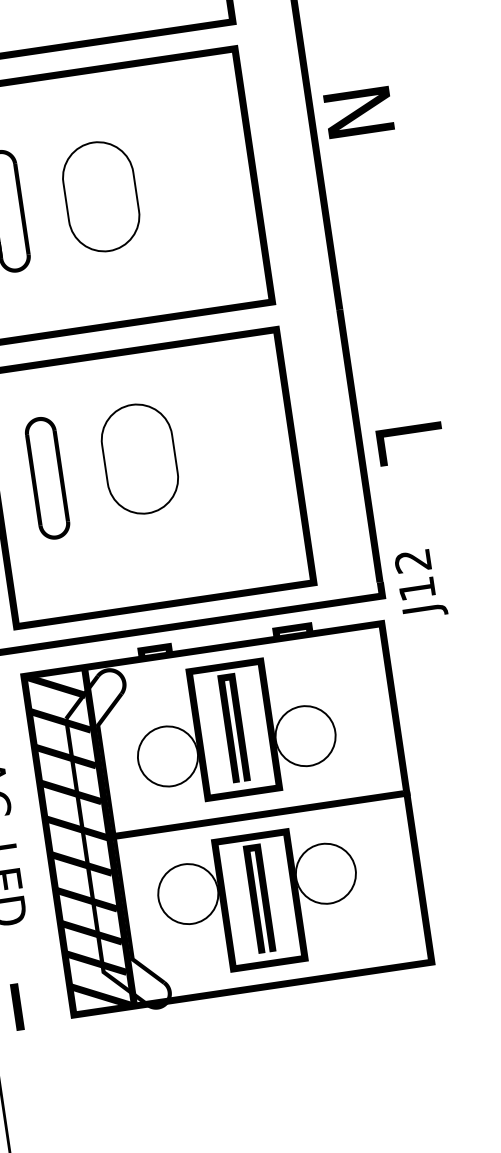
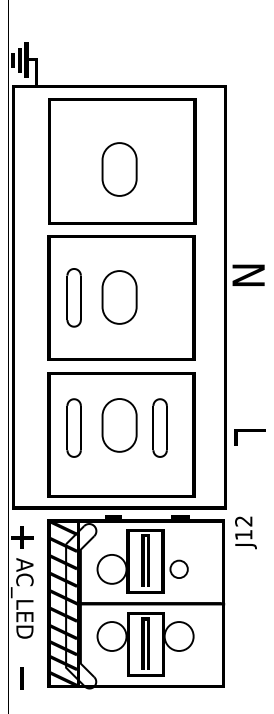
part: (222, 451) -> (159, 427), added
text: (419, 583) -> (245, 532), moved
circle: (303, 734) -> (178, 568), size x0.6

